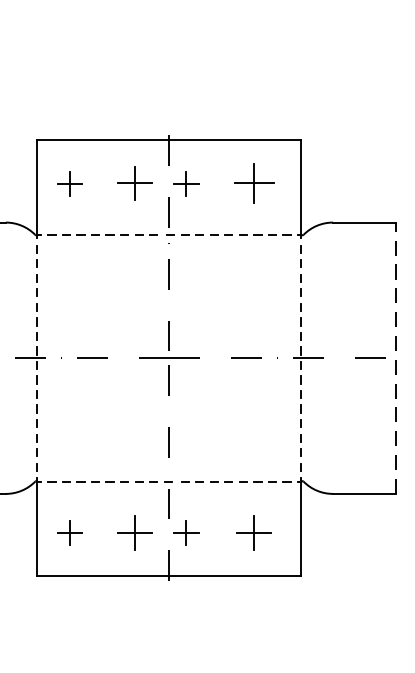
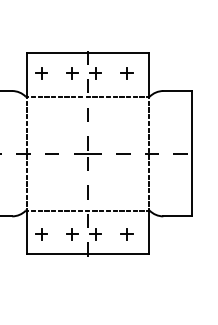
part: (136, 184) -> (72, 73), size x0.71
part: (253, 184) -> (126, 73), size x0.62
line: (396, 357) -> (192, 153), dashed -> solid
part: (136, 533) -> (72, 234), size x0.71
part: (253, 533) -> (126, 234), size x0.71

